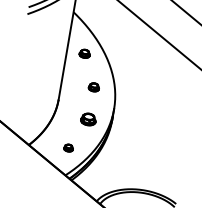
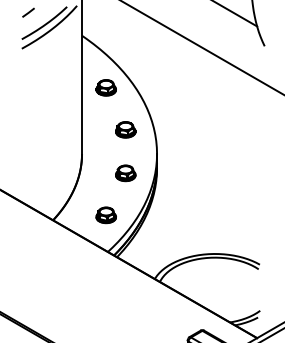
part: (84, 53) -> (105, 87), size x1.43
part: (93, 87) -> (125, 129), size x1.43
part: (68, 148) -> (105, 215), size x1.67

